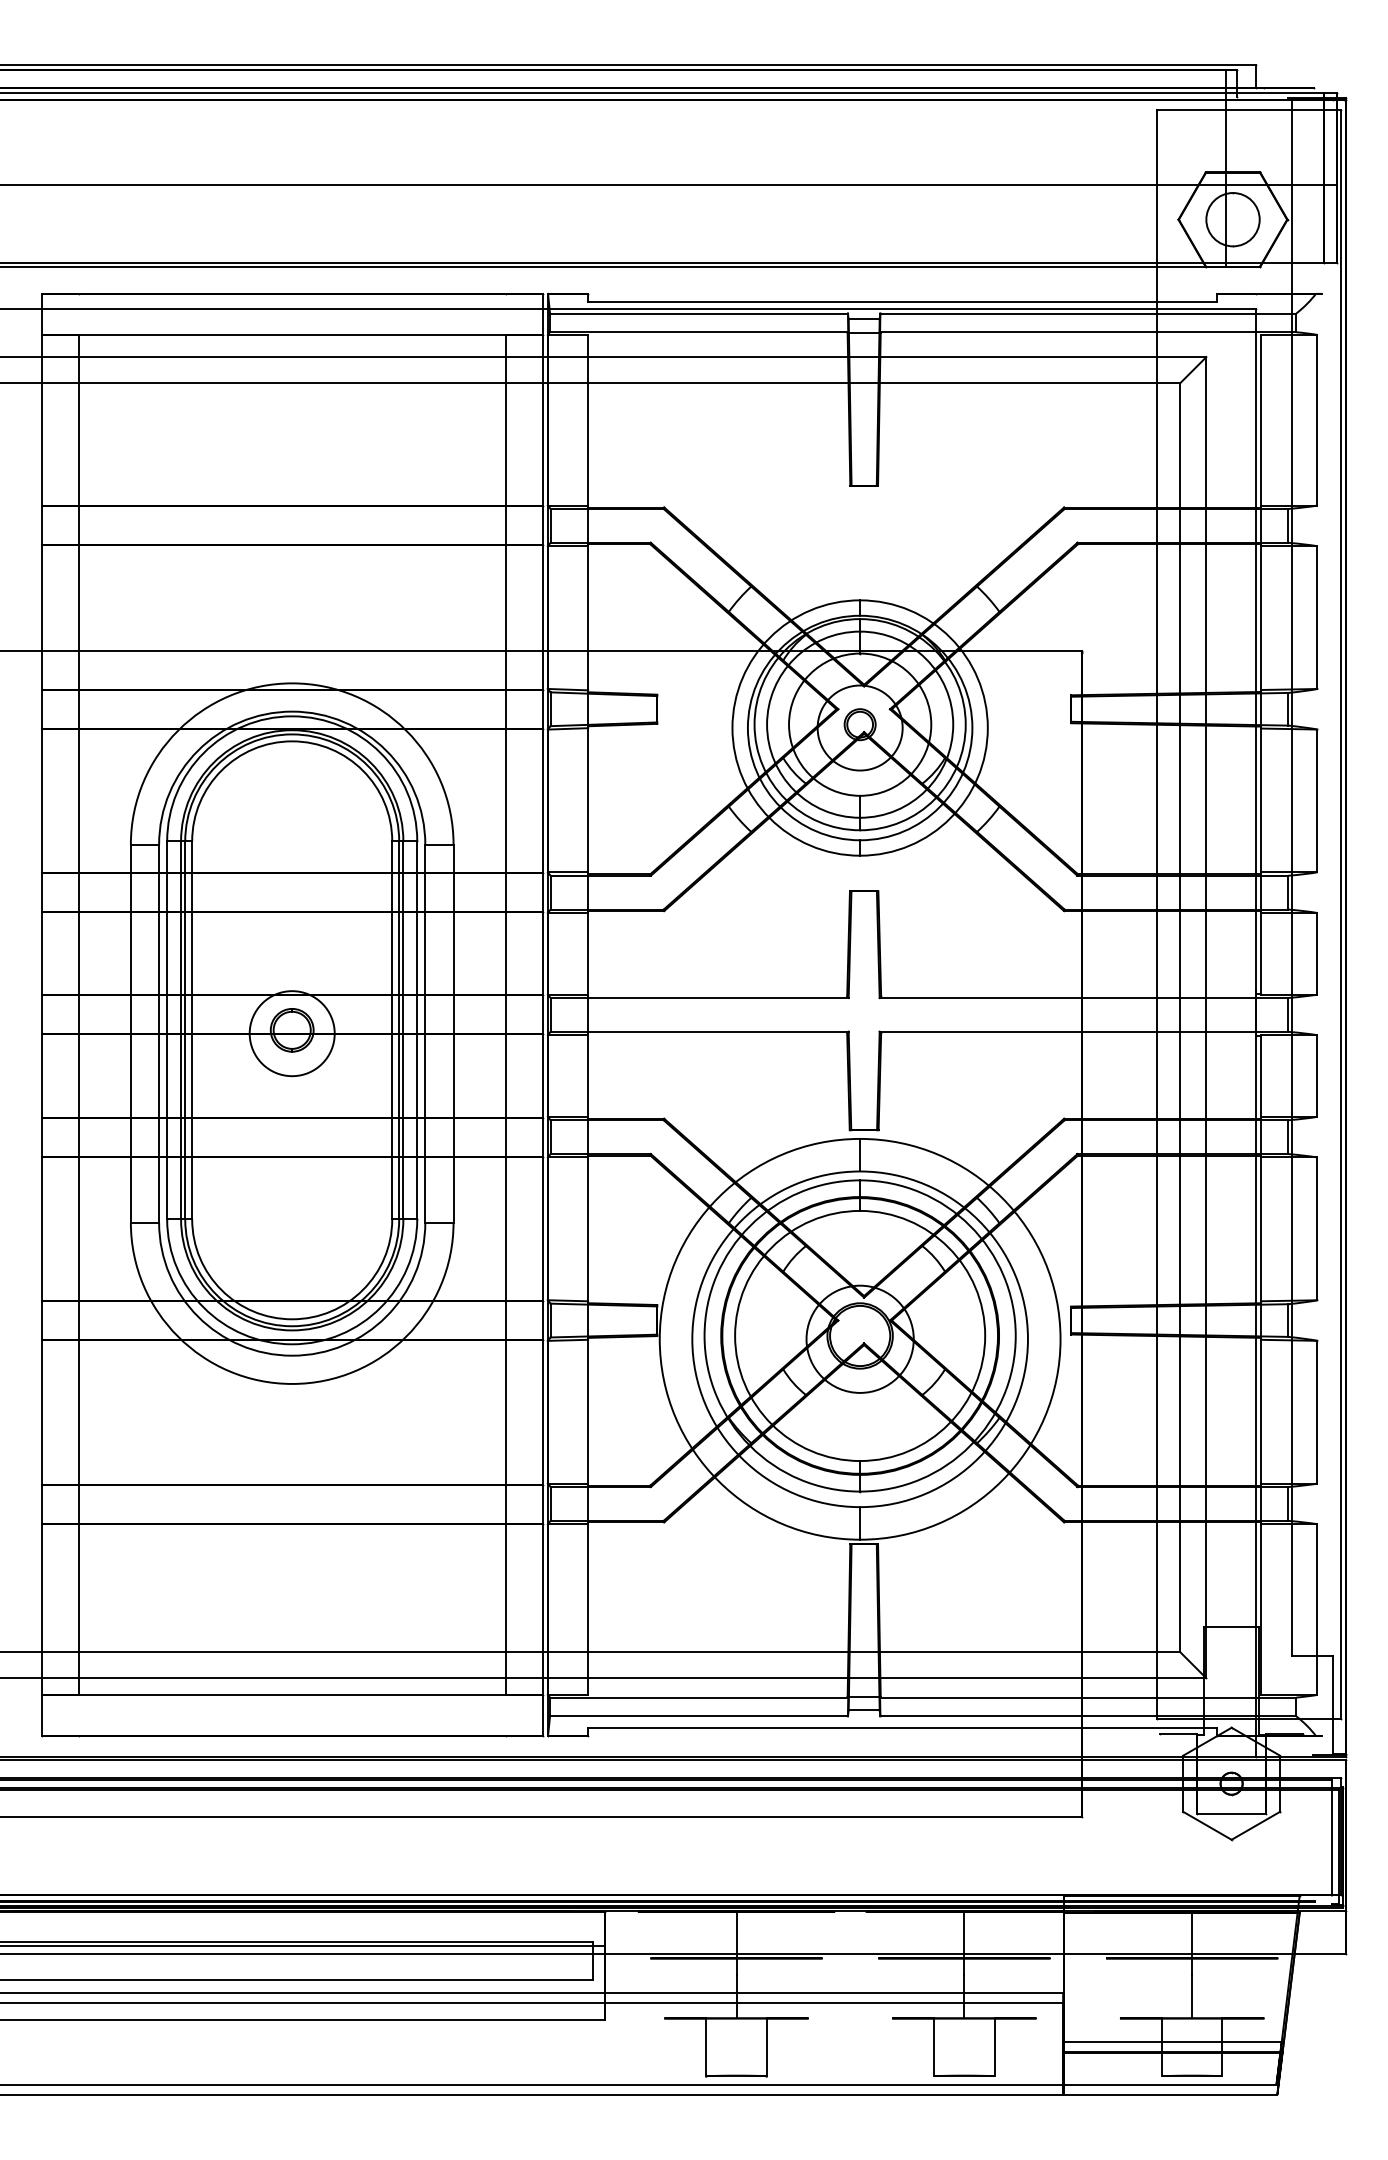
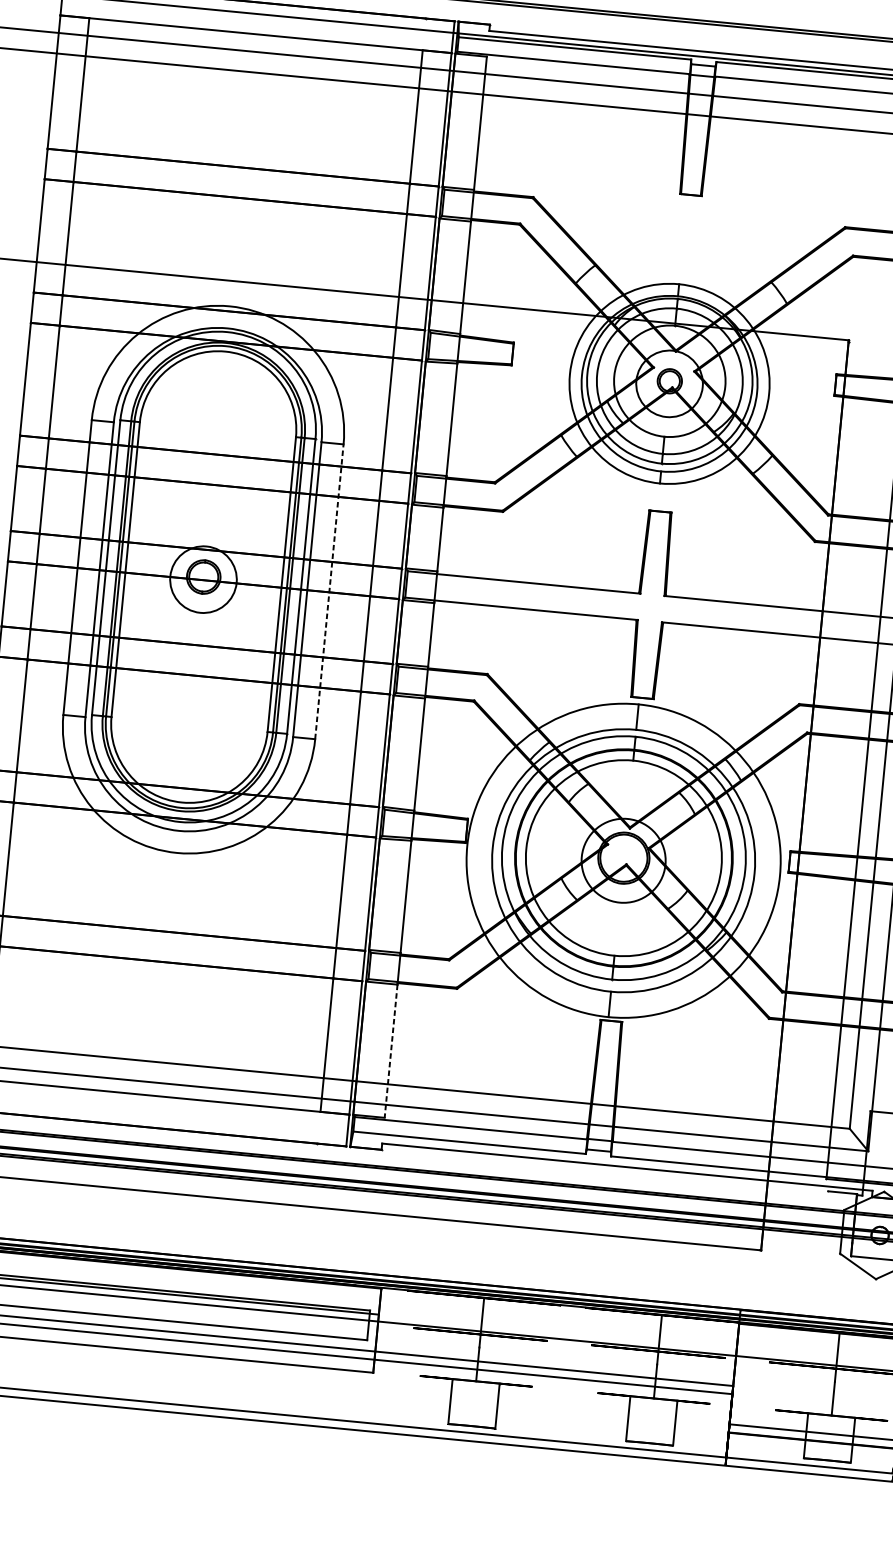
line: (453, 1033) -> (329, 591), solid -> dashed
line: (588, 1610) -> (391, 1051), solid -> dashed

